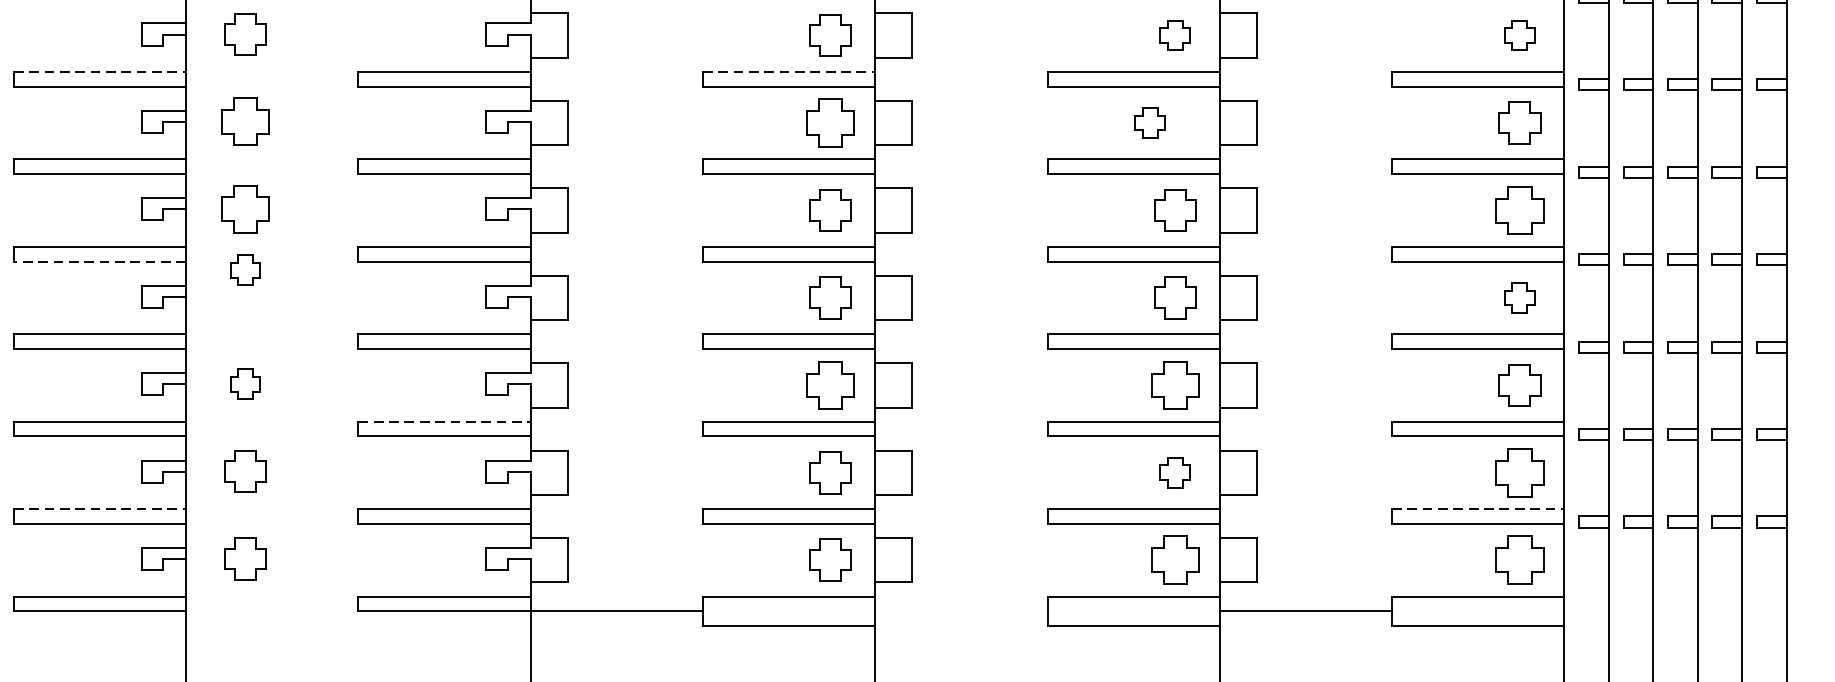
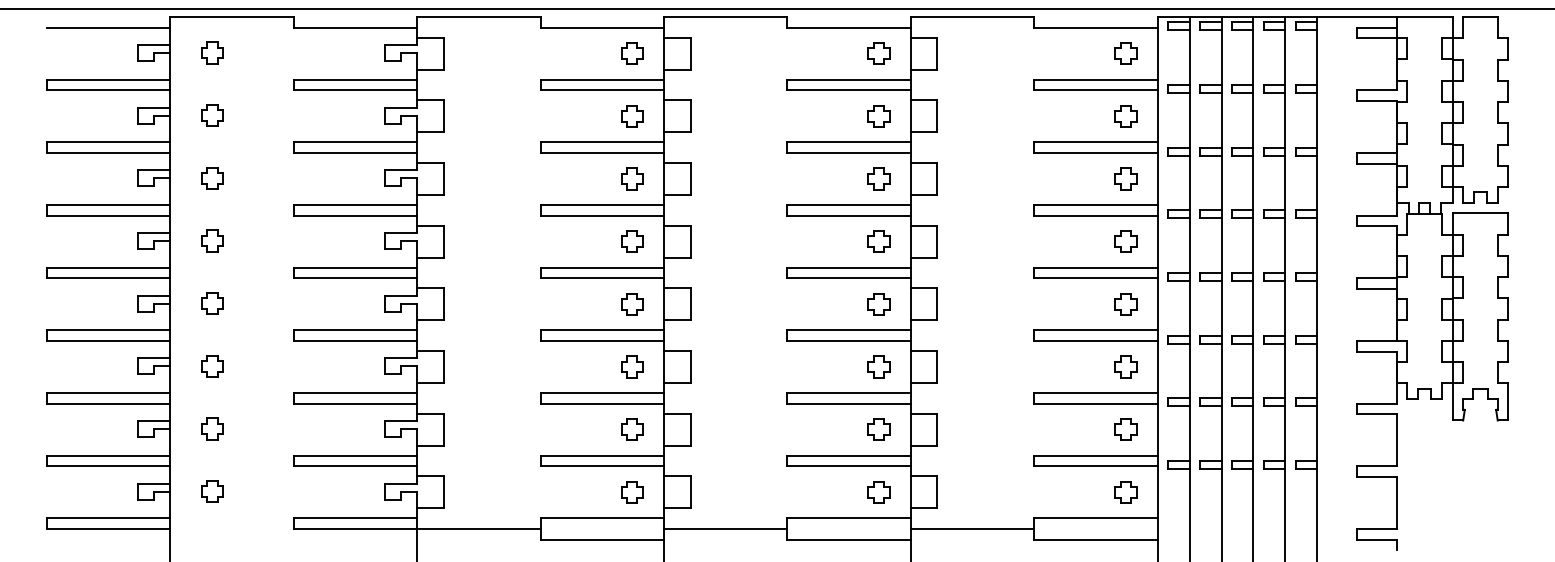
part: (245, 34) -> (212, 115), size x0.71
part: (831, 35) -> (632, 116), size x0.71
line: (100, 72) -> (108, 142), dashed -> solid
line: (789, 72) -> (602, 142), dashed -> solid
part: (245, 122) -> (212, 178), size x0.62
part: (831, 122) -> (632, 178), size x0.62
part: (1149, 122) -> (878, 178), moved
part: (1519, 122) -> (1125, 178), size x0.71
part: (245, 208) -> (212, 240), size x0.62
part: (831, 210) -> (632, 241), size x0.71
part: (1174, 210) -> (878, 241), size x0.71
part: (1519, 210) -> (1125, 241), size x0.62
line: (100, 261) -> (108, 278), dashed -> solid
part: (245, 270) -> (212, 303), moved
part: (831, 298) -> (632, 304), size x0.71
part: (1174, 298) -> (878, 304), size x0.71
part: (831, 384) -> (632, 366), size x0.62
part: (1174, 384) -> (878, 366), size x0.62
part: (1519, 384) -> (1125, 366), size x0.71
line: (444, 422) -> (355, 393), dashed -> solid
part: (245, 471) -> (212, 428), size x0.71
part: (831, 472) -> (632, 429), size x0.71
part: (1519, 472) -> (1125, 429), size x0.62
line: (100, 508) -> (108, 455), dashed -> solid
line: (1478, 508) -> (1096, 455), dashed -> solid
part: (245, 559) -> (212, 491), size x0.71
part: (831, 560) -> (632, 492), size x0.71
part: (1174, 560) -> (878, 492), size x0.62
part: (1519, 560) -> (1125, 492), size x0.62
line: (961, 610) -> (725, 528), added

